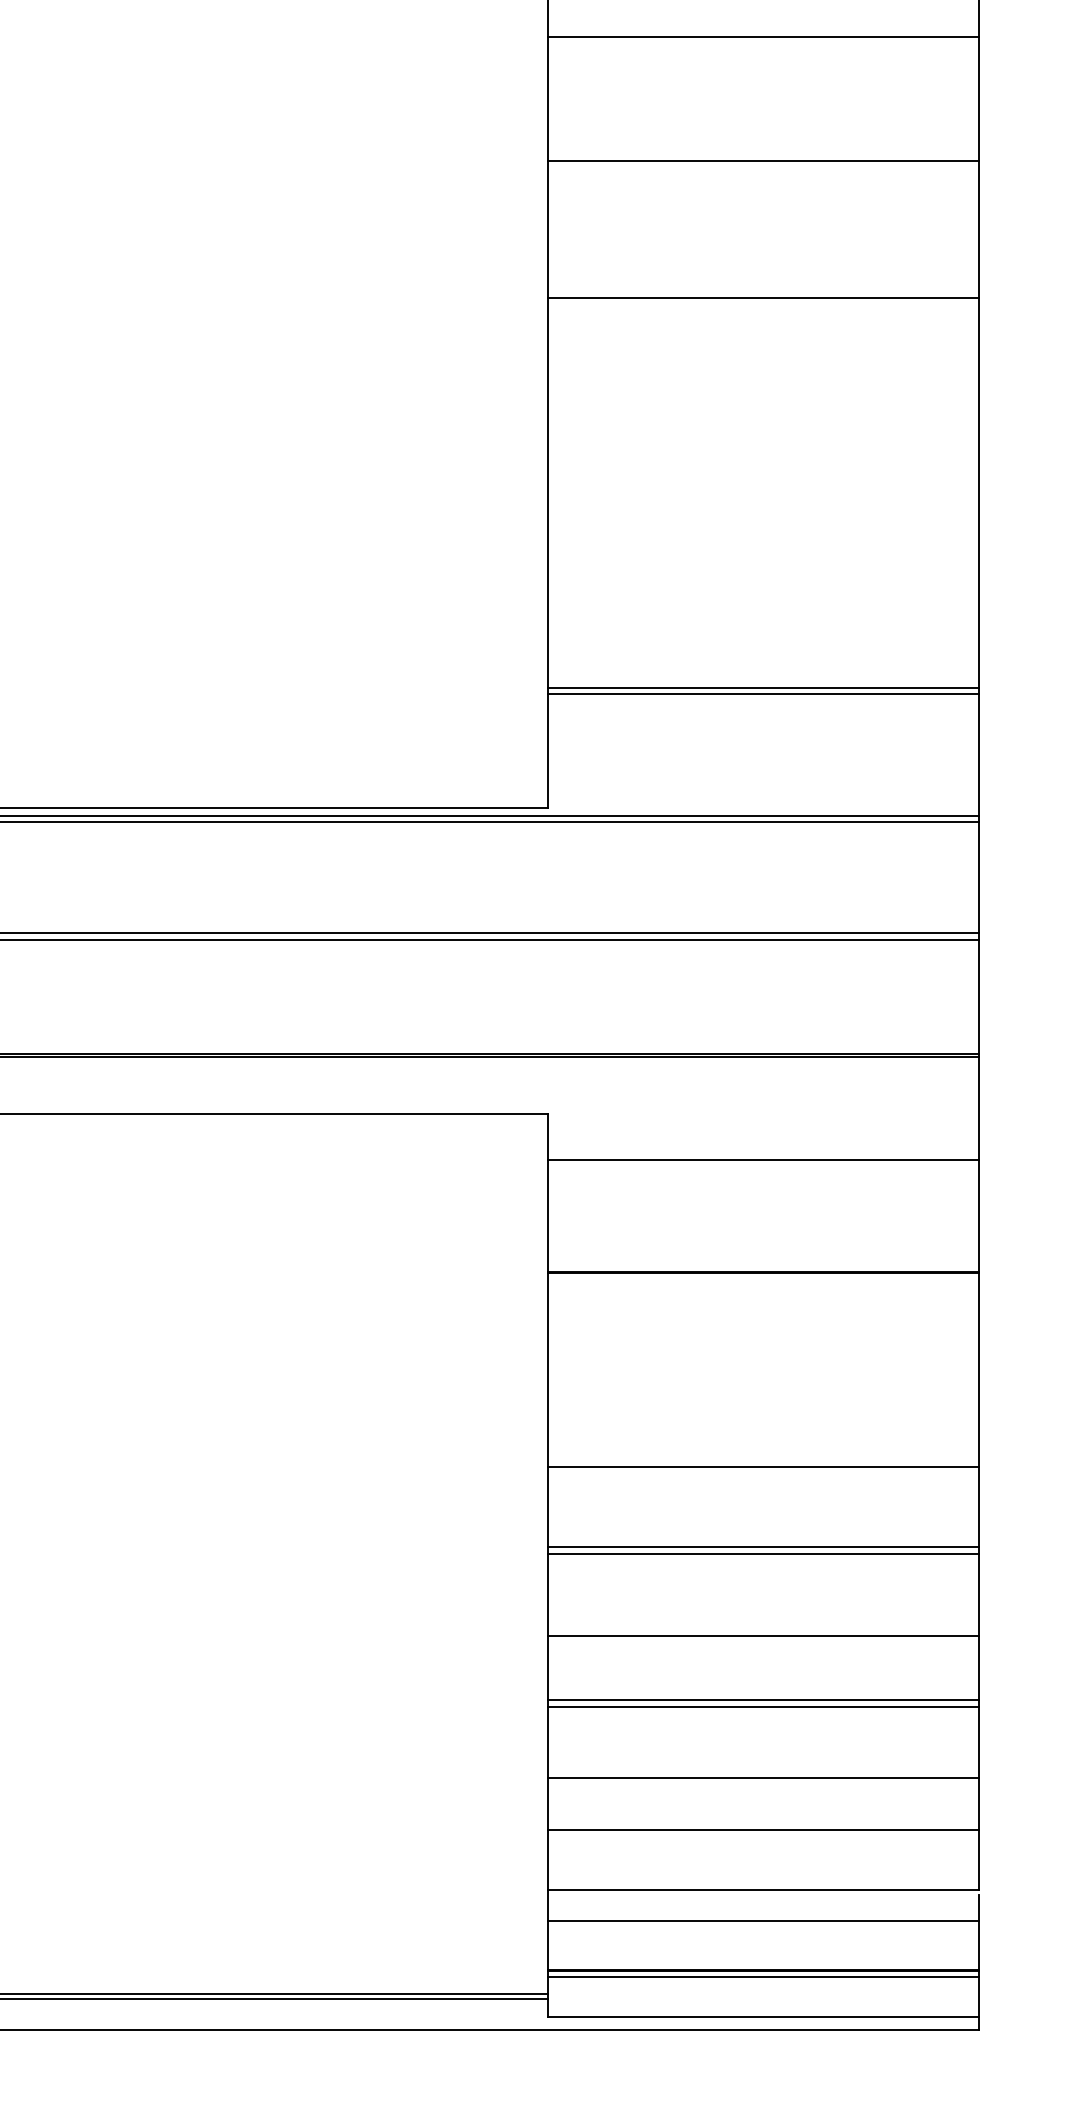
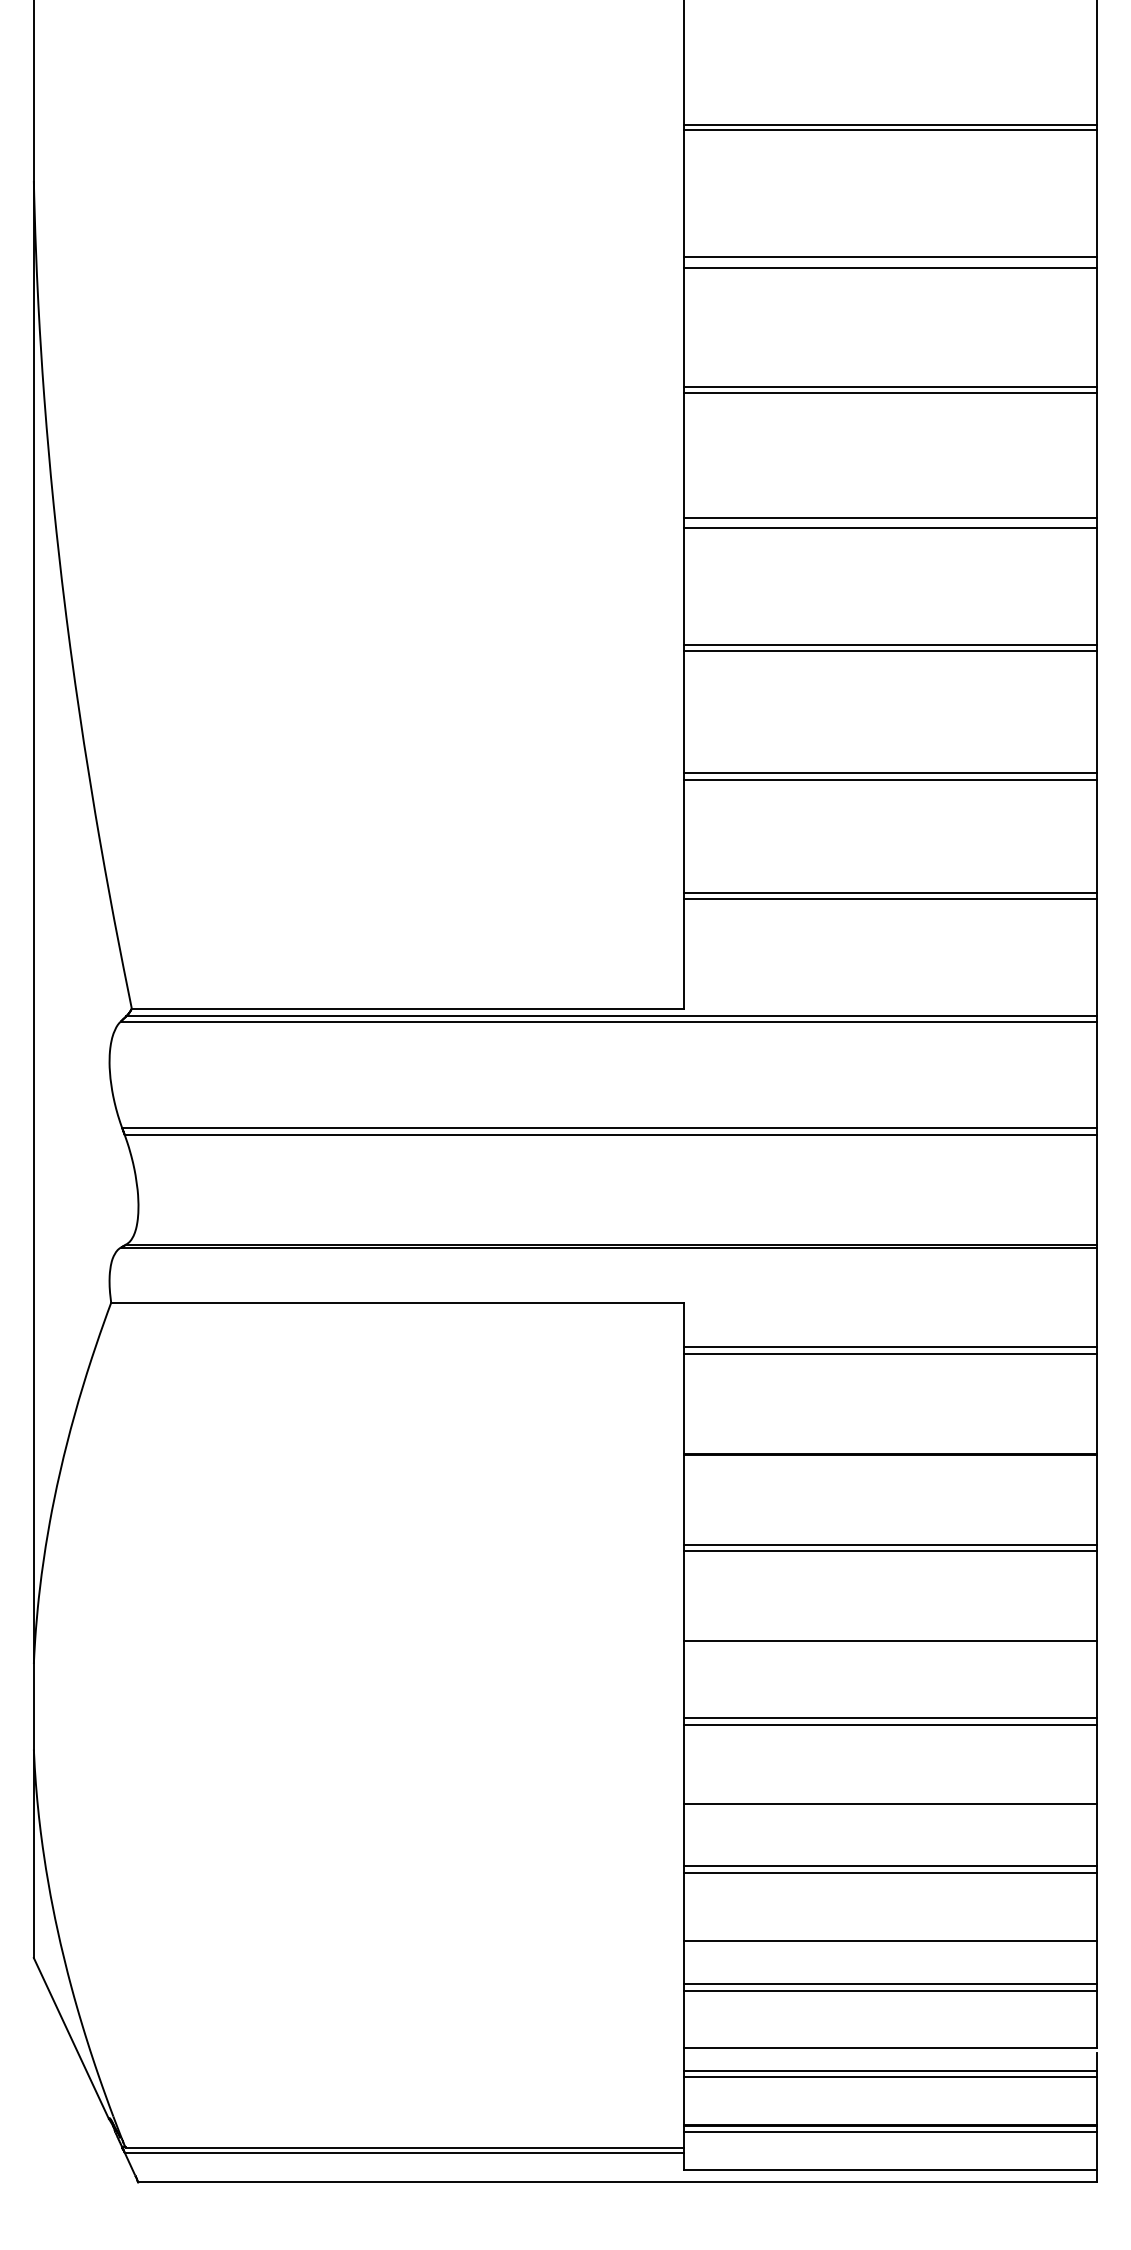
line: (763, 26) -> (890, 257), added
line: (763, 166) -> (890, 392), added
line: (763, 307) -> (890, 527), added
line: (763, 428) -> (890, 644), added
line: (763, 435) -> (890, 650), added
line: (763, 562) -> (890, 772), added
line: (763, 570) -> (890, 780), added
line: (763, 1167) -> (890, 1353), added
line: (763, 1365) -> (890, 1544), added
line: (763, 1373) -> (890, 1551), added
line: (763, 1823) -> (890, 1984), added
line: (763, 1914) -> (890, 2071), added

